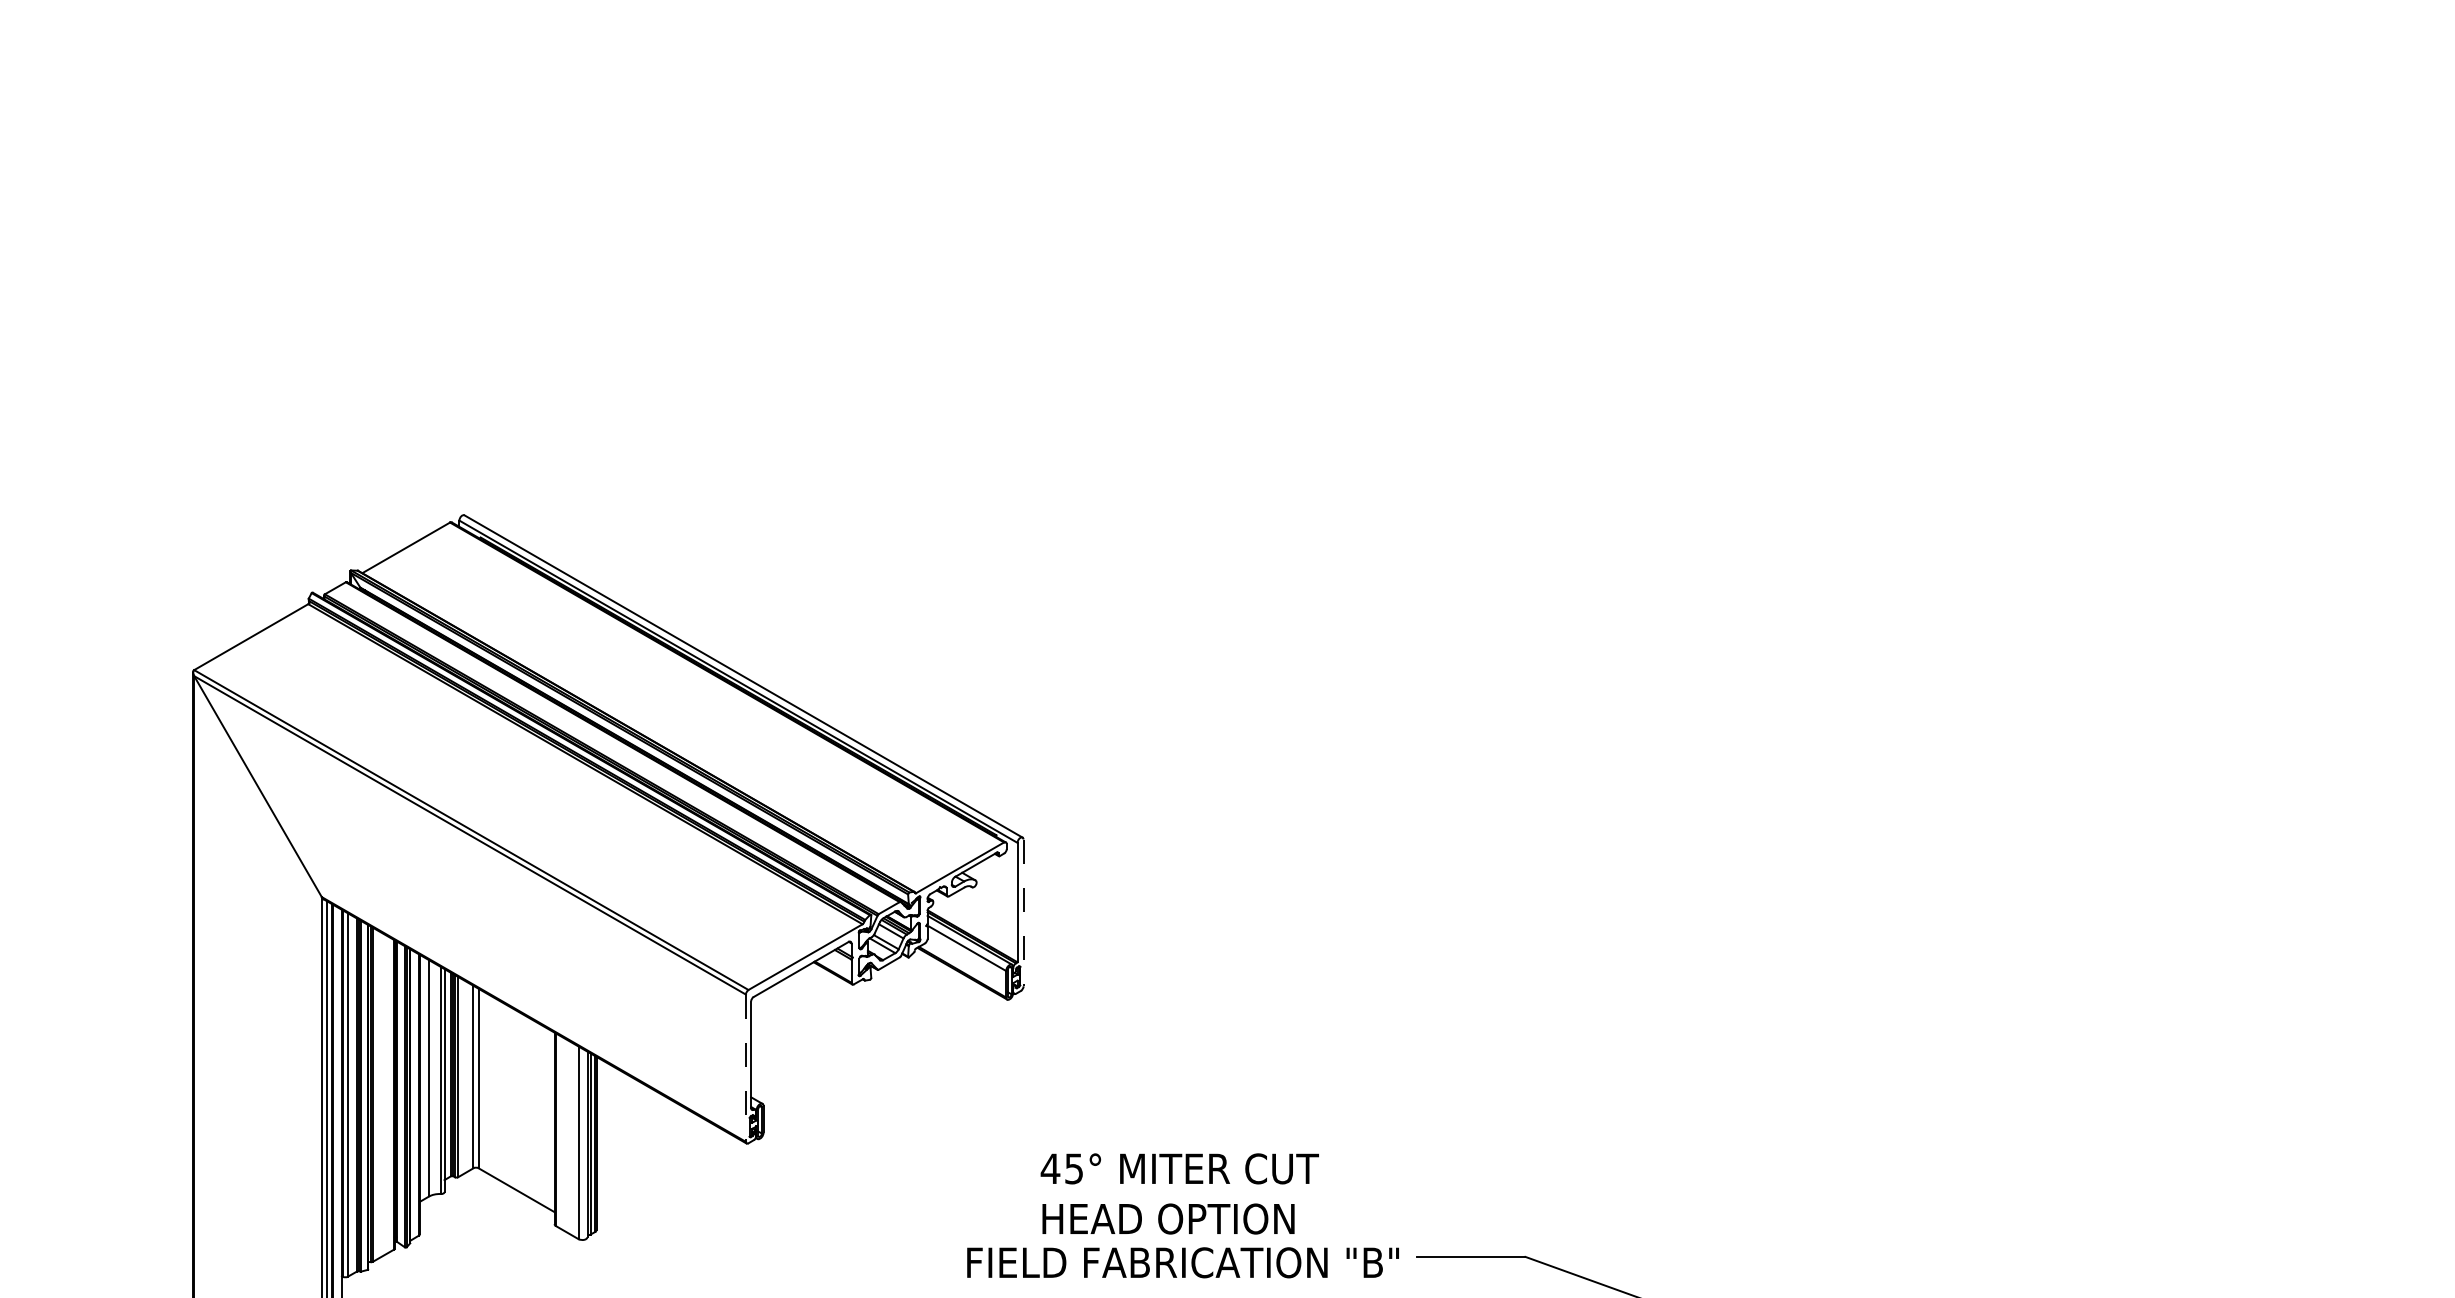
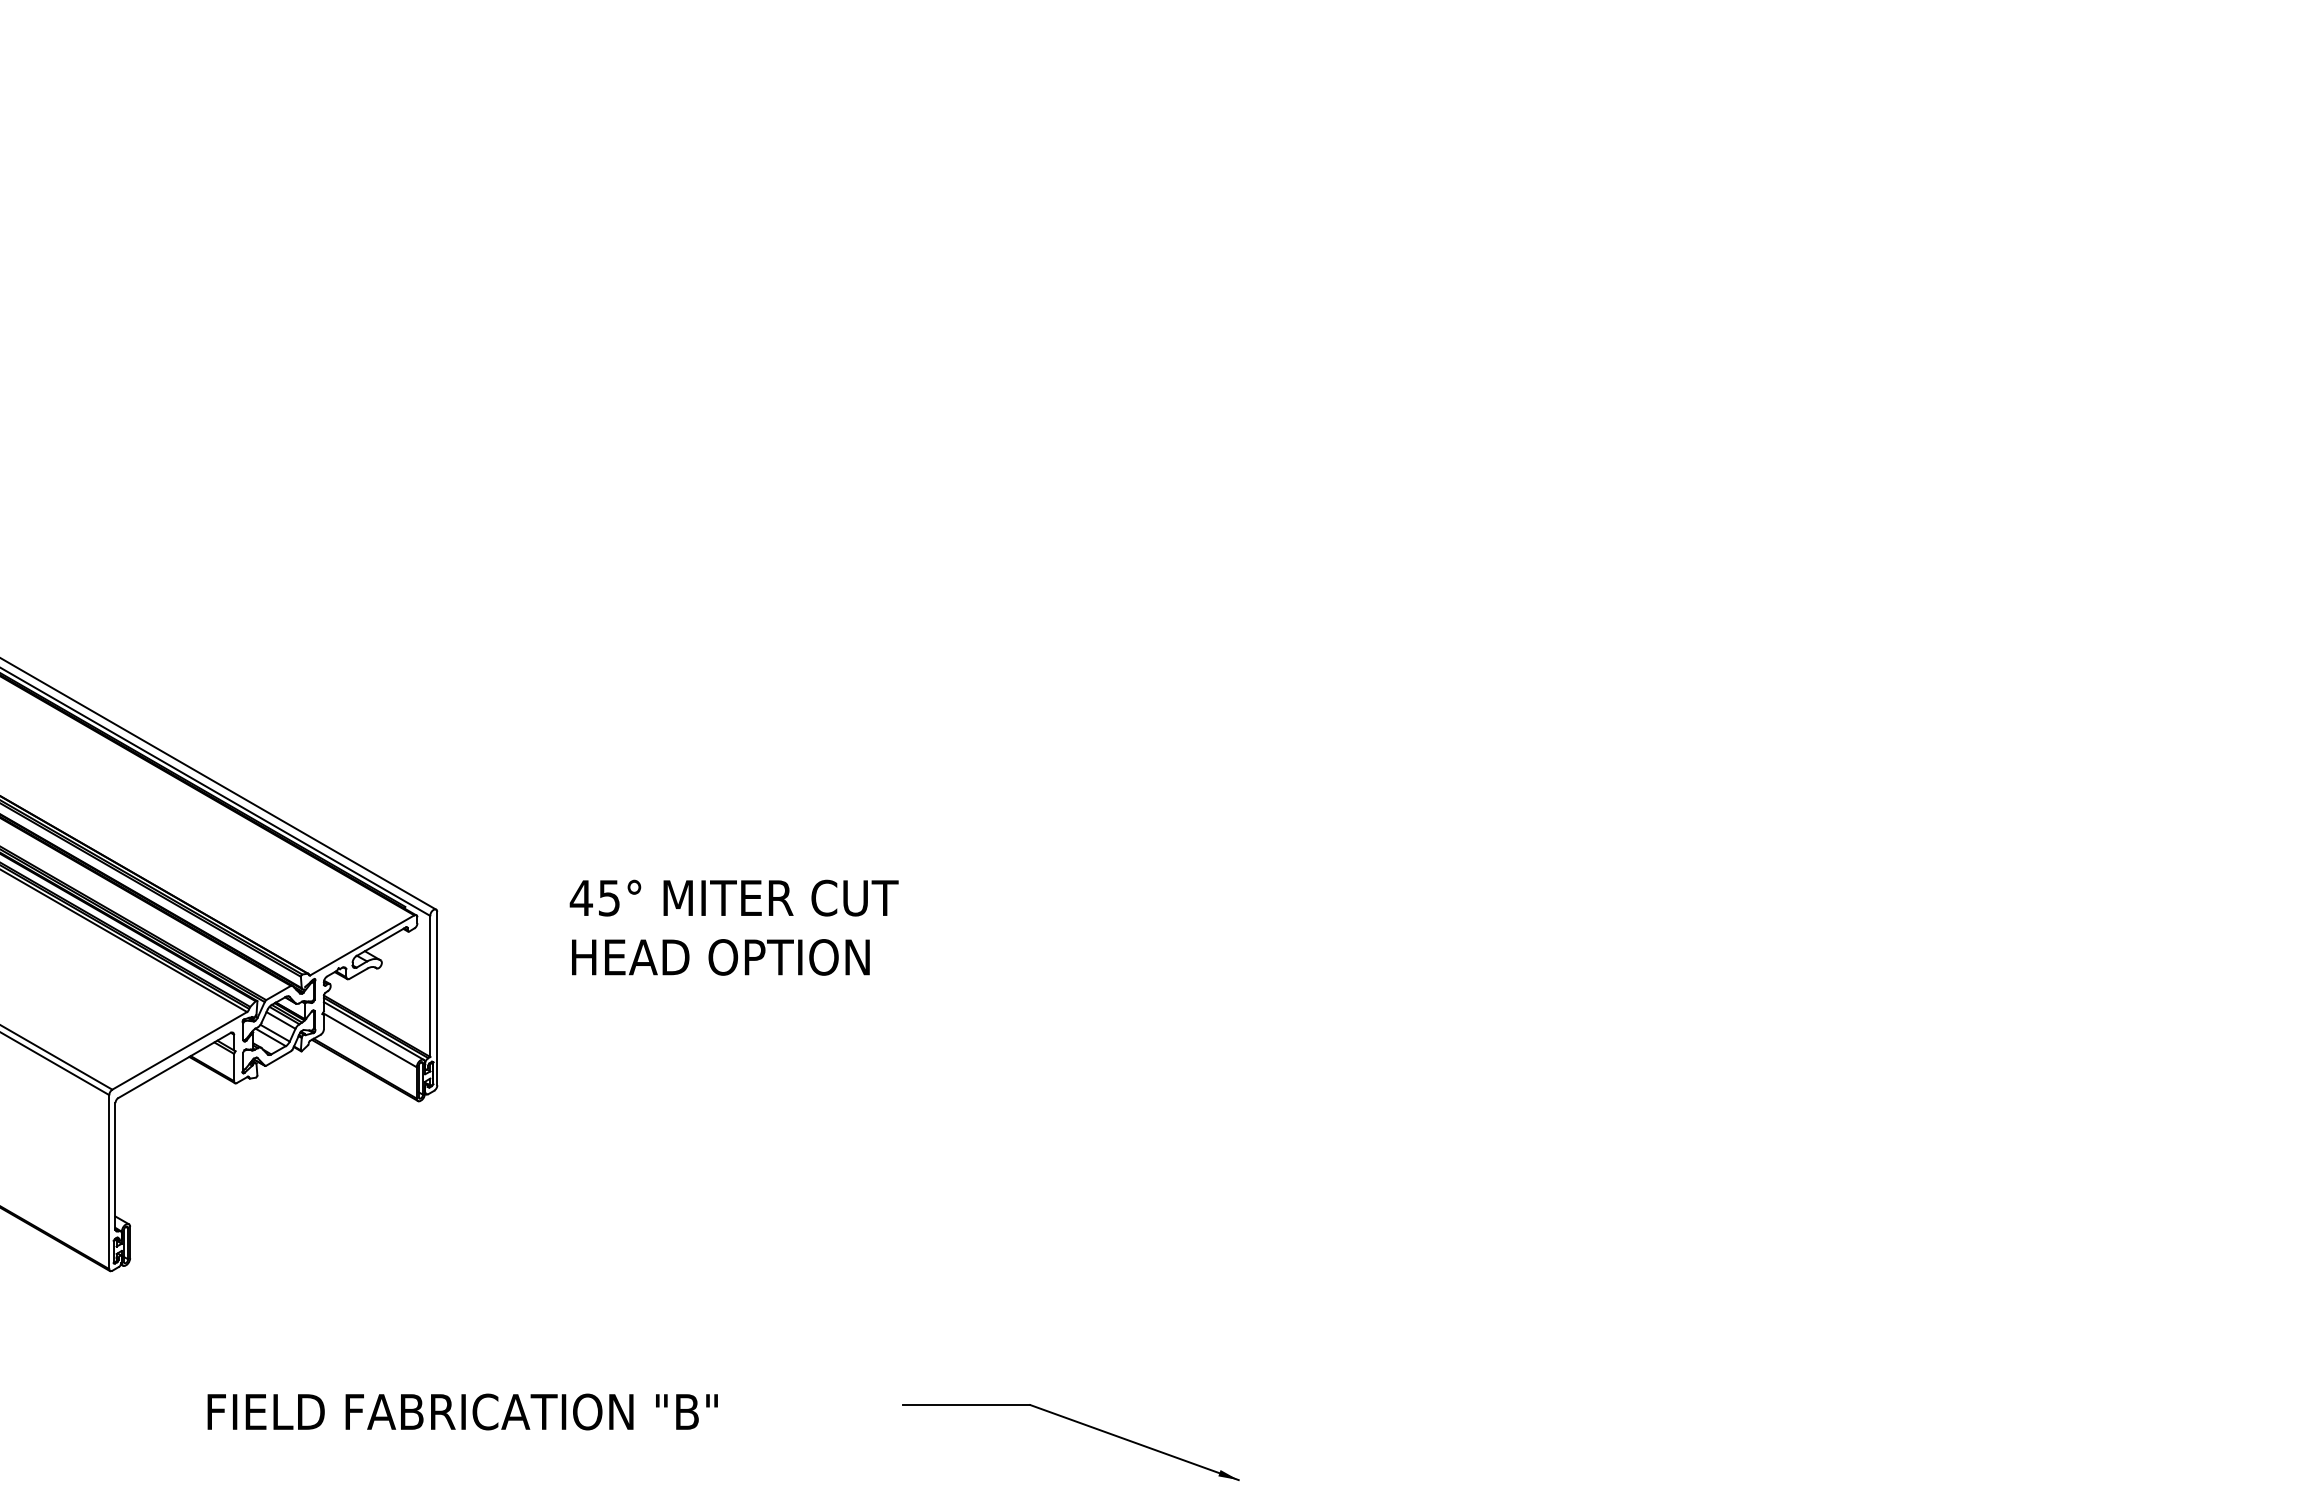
line: (1023, 913) -> (437, 999), dashed -> solid
line: (745, 1068) -> (108, 1182), dashed -> solid
text: (1179, 1193) -> (733, 927), moved
text: (1182, 1262) -> (462, 1411), moved

